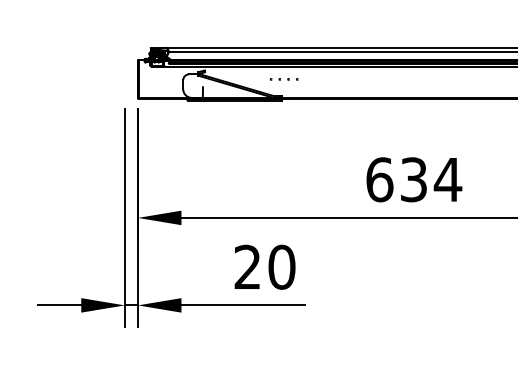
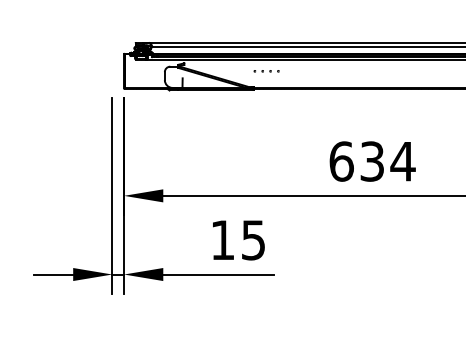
part: (284, 79) -> (266, 71), moved
text: (265, 267) -> (238, 240), 20 -> 15

